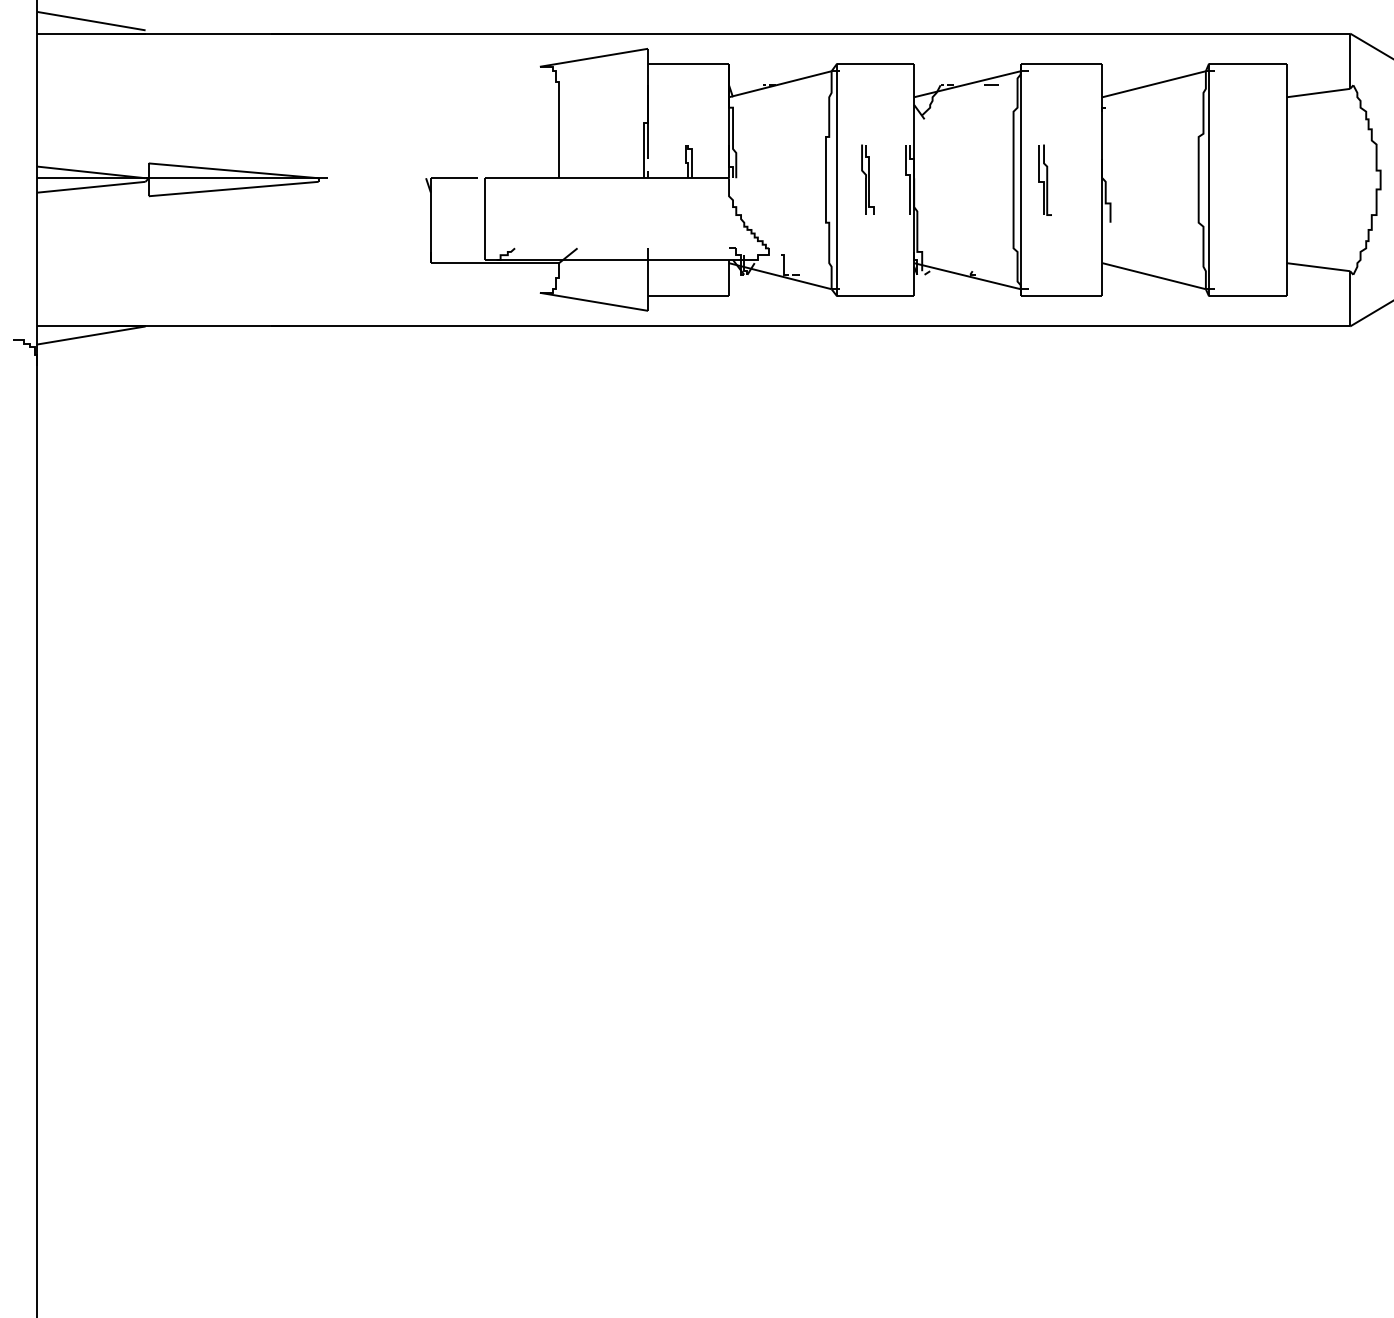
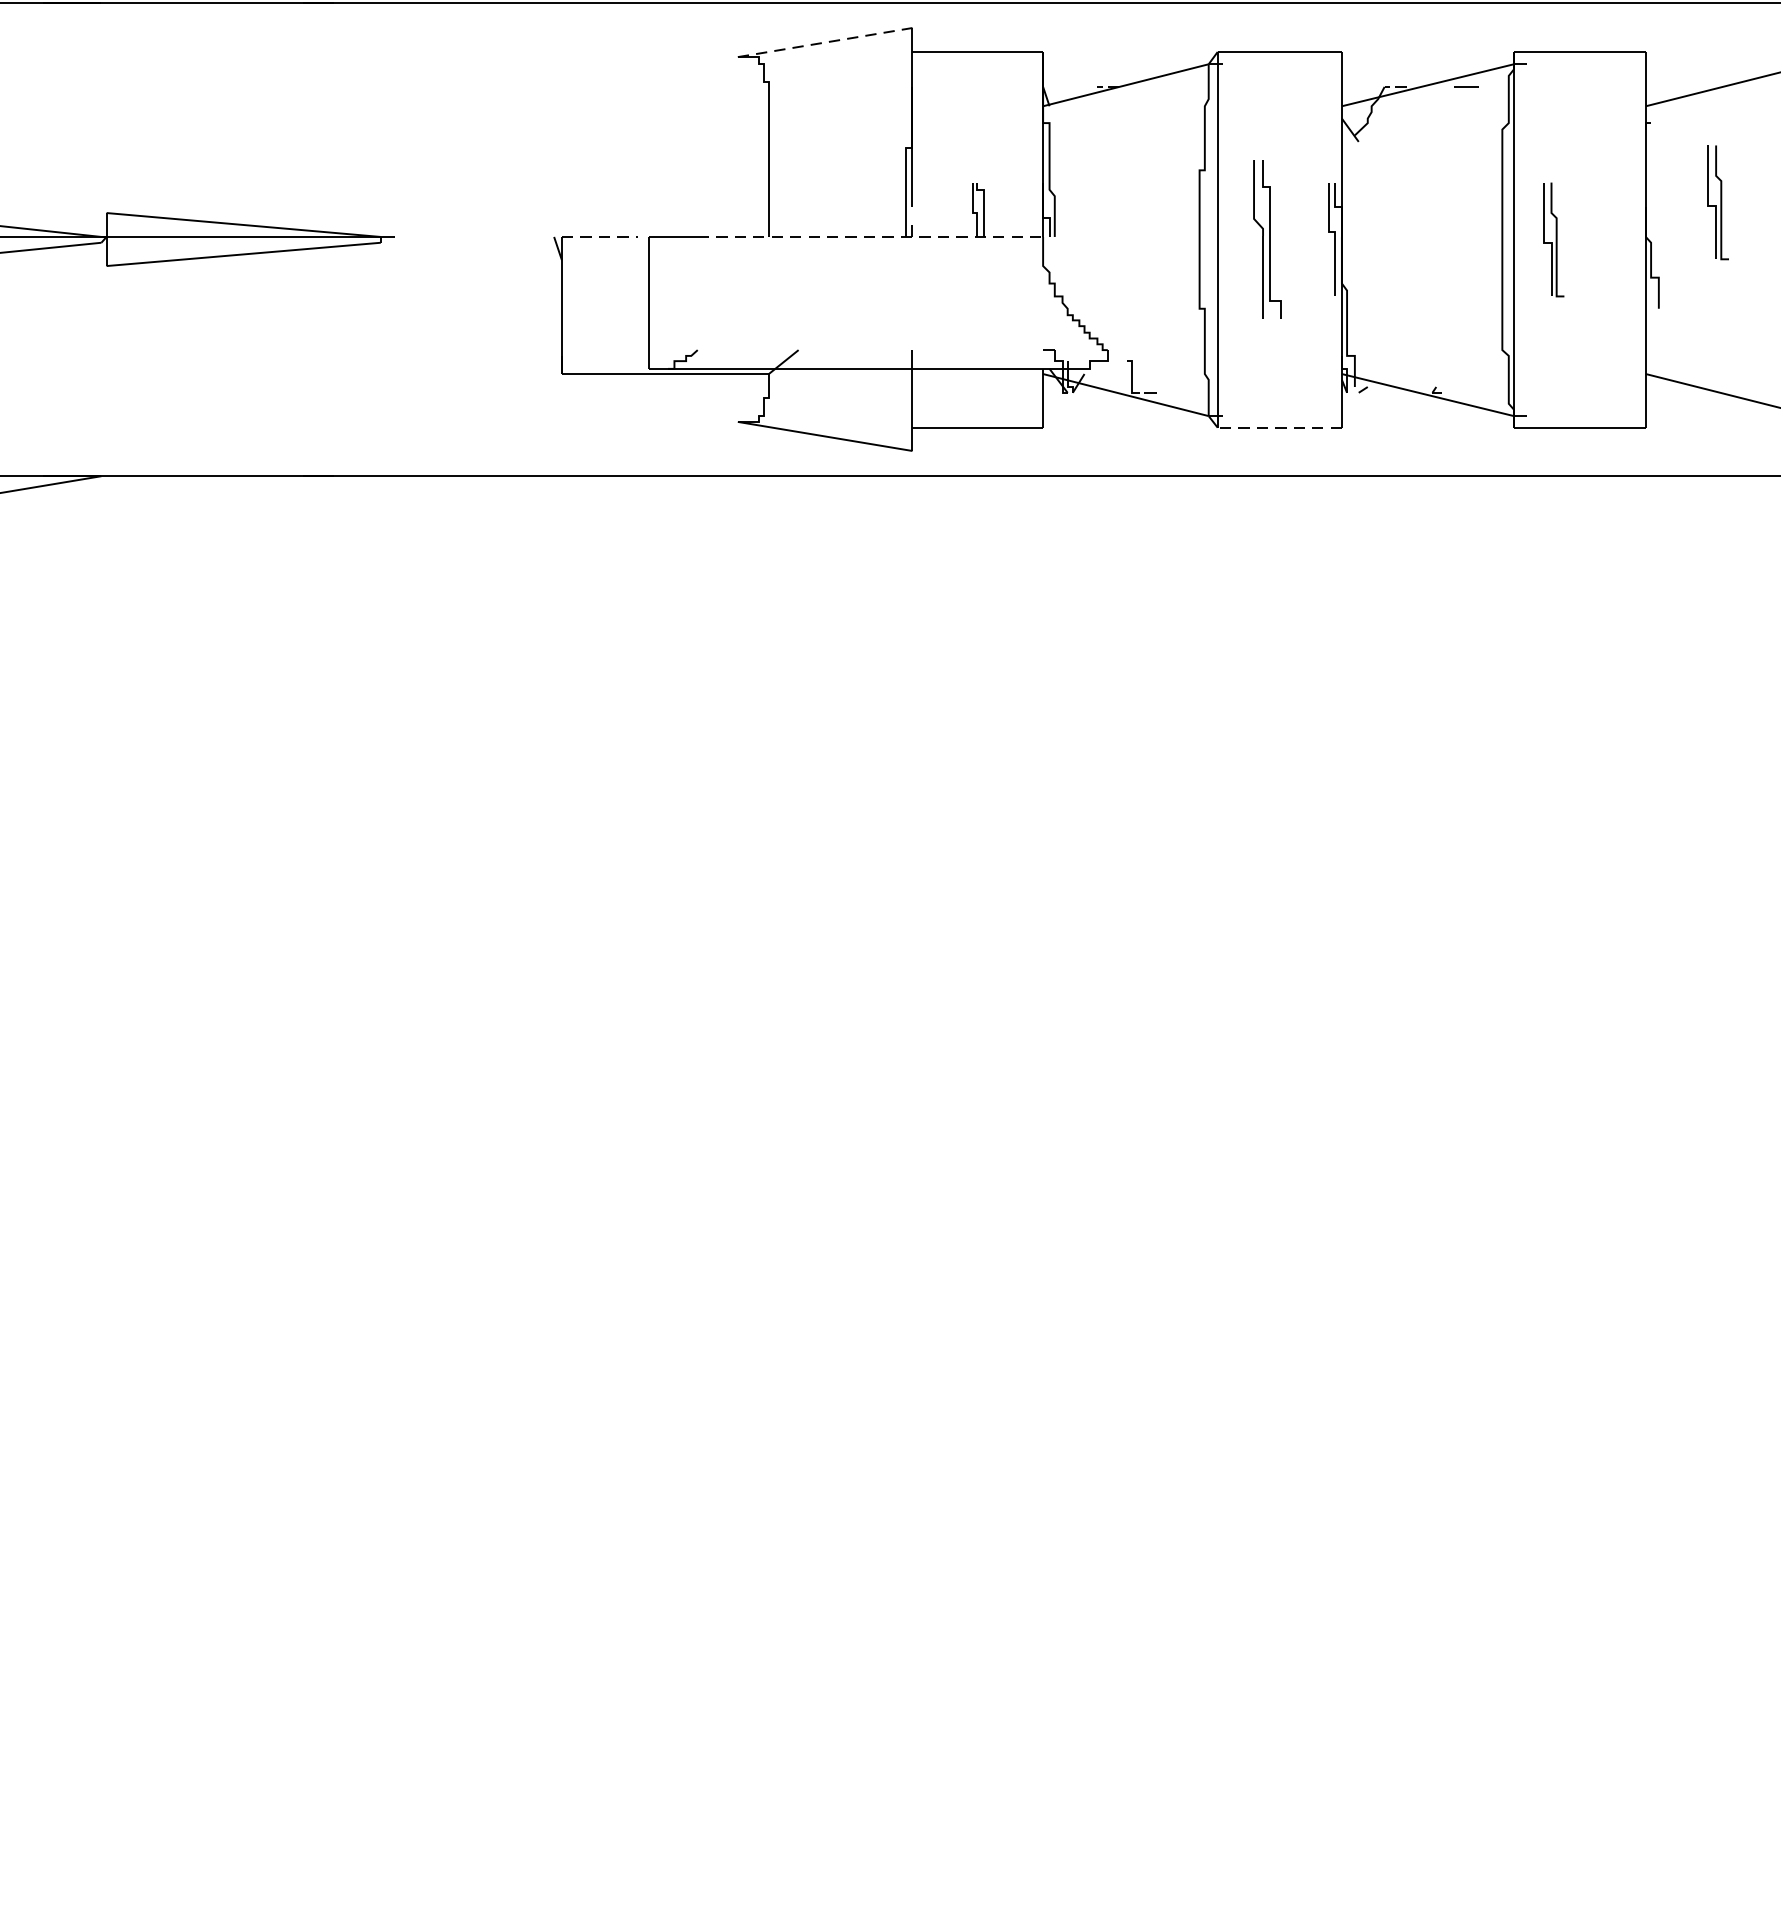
line: (593, 57) -> (824, 42), solid -> dashed
part: (1146, 156) -> (1716, 201), added
line: (454, 178) -> (600, 237), solid -> dashed
line: (622, 178) -> (871, 237), solid -> dashed
part: (867, 179) -> (1266, 238), size x1.4
line: (875, 296) -> (1279, 427), solid -> dashed

